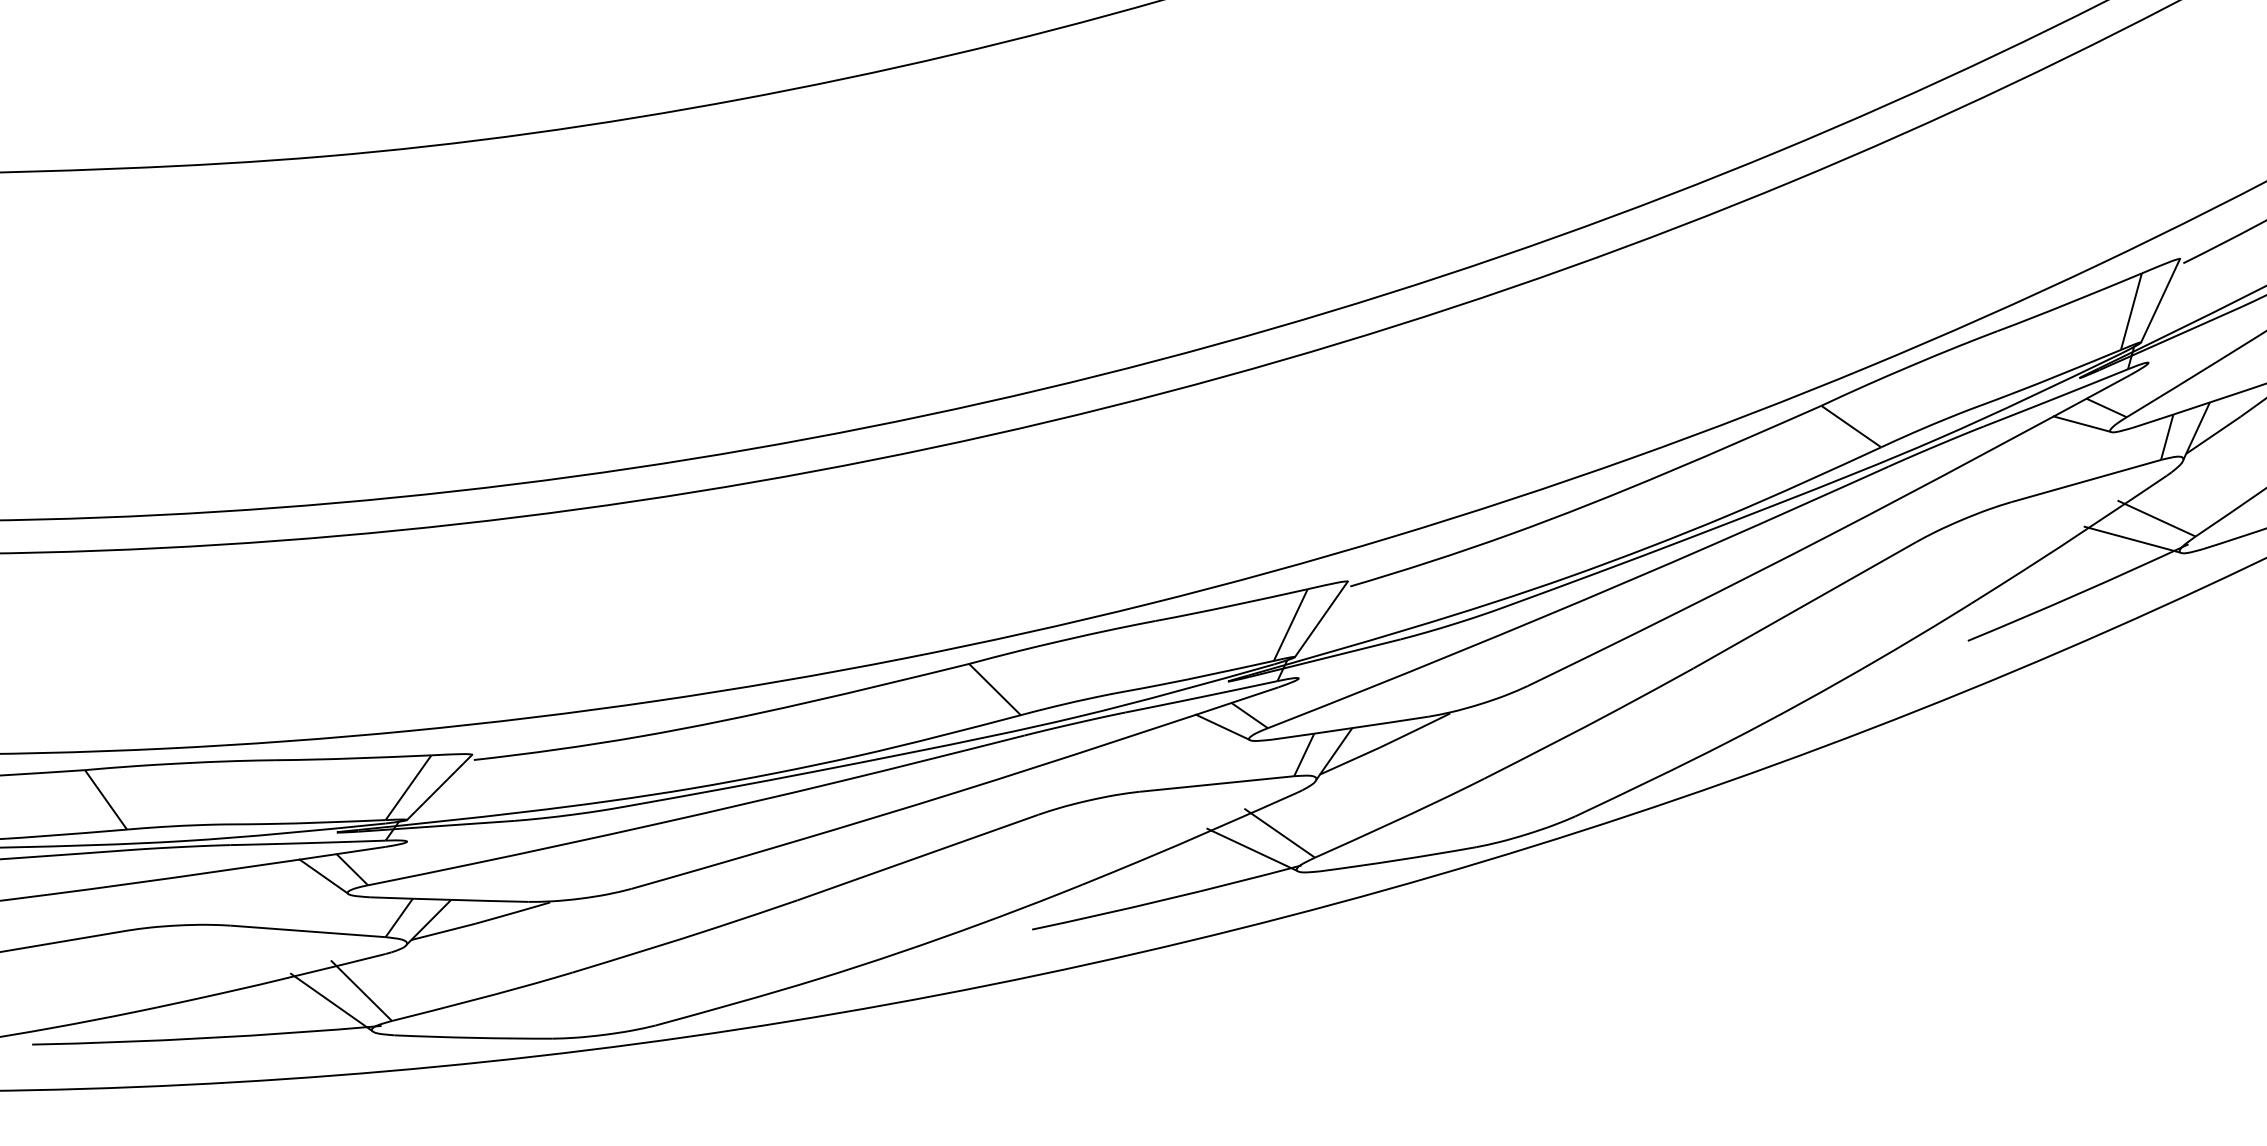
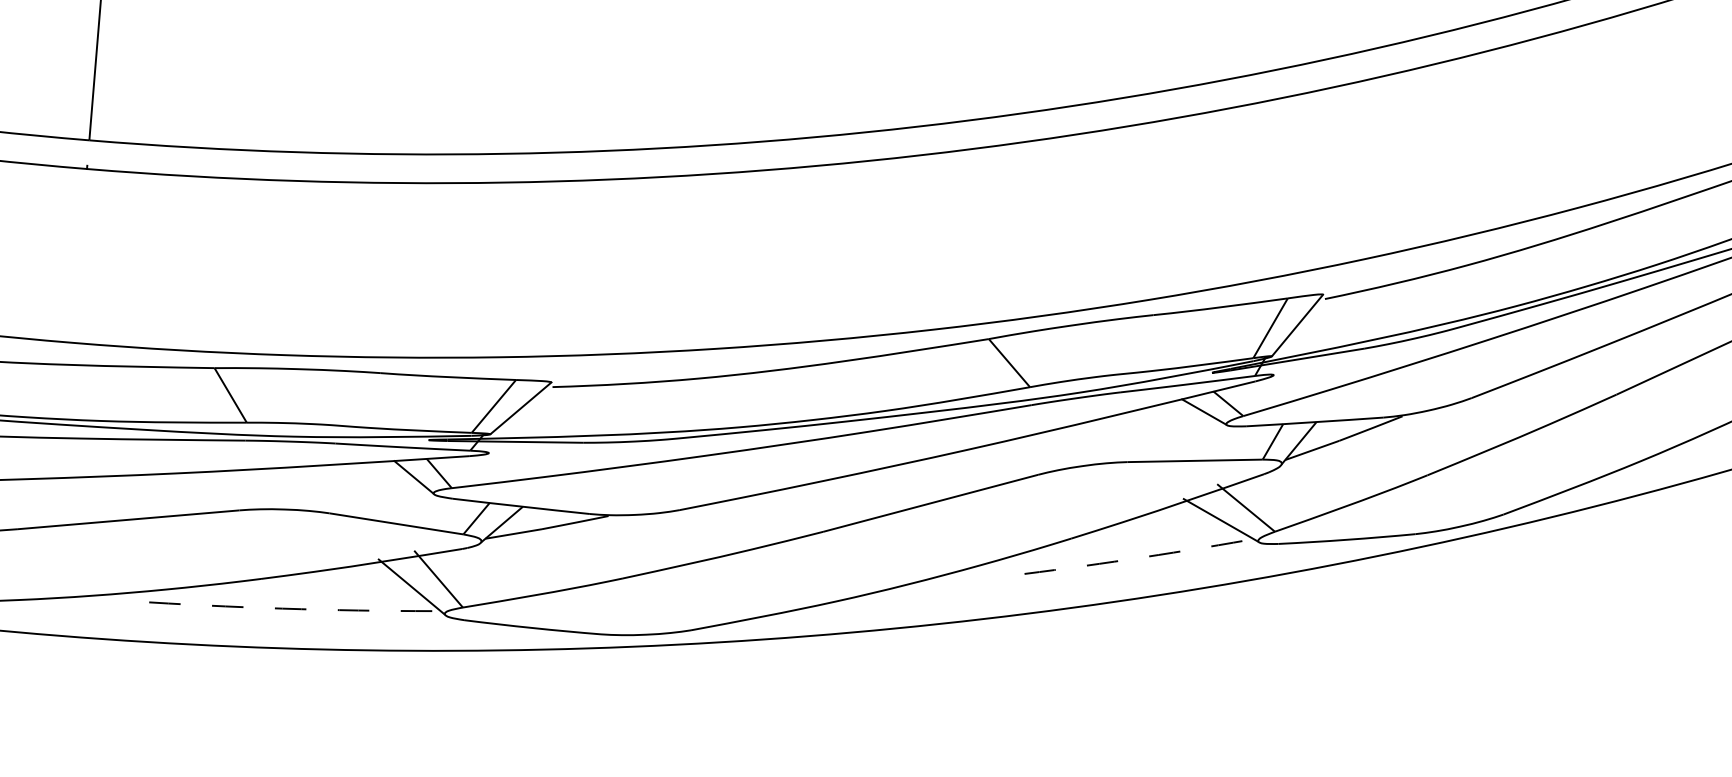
arc: (1167, 899) -> (1144, 557), solid -> dashed
arc: (207, 1038) -> (301, 609), solid -> dashed

